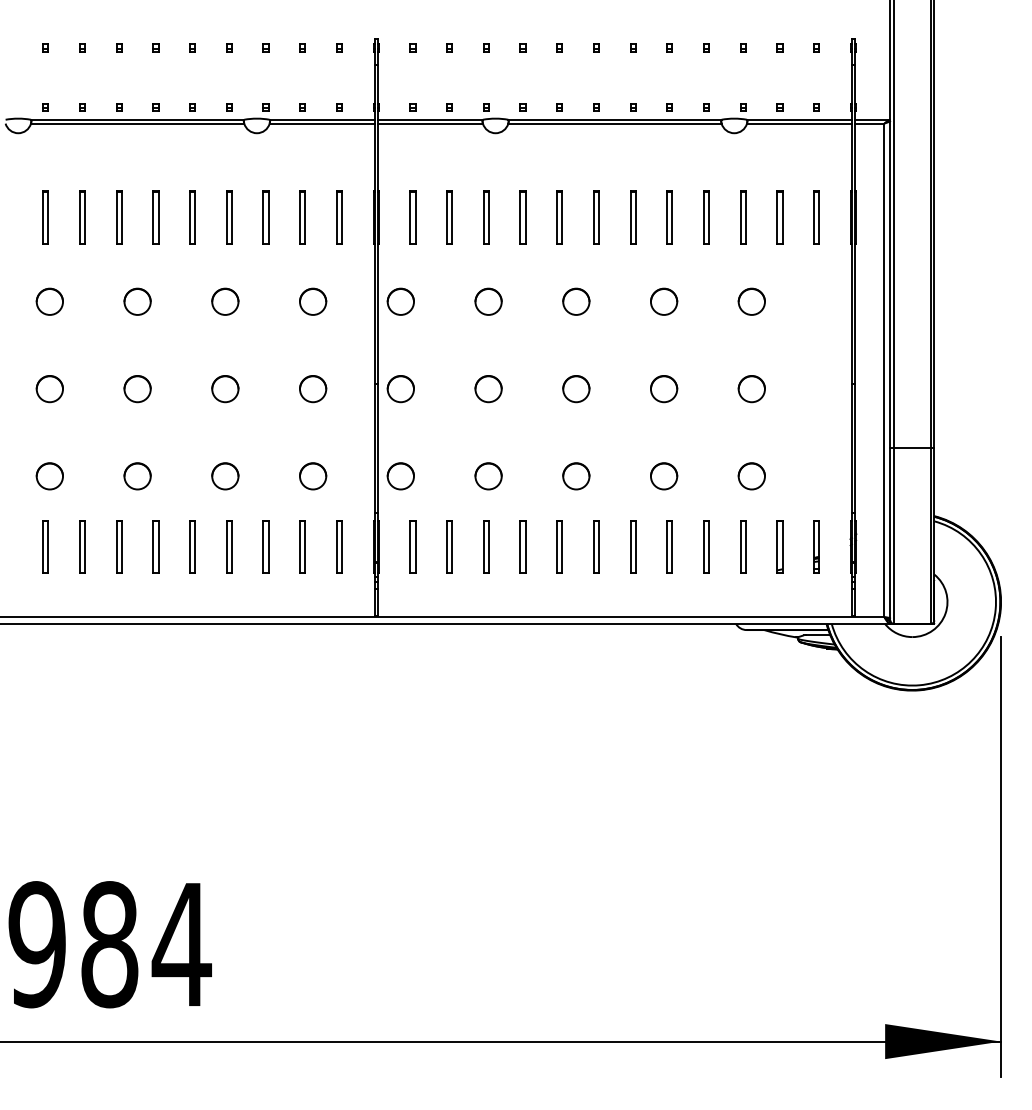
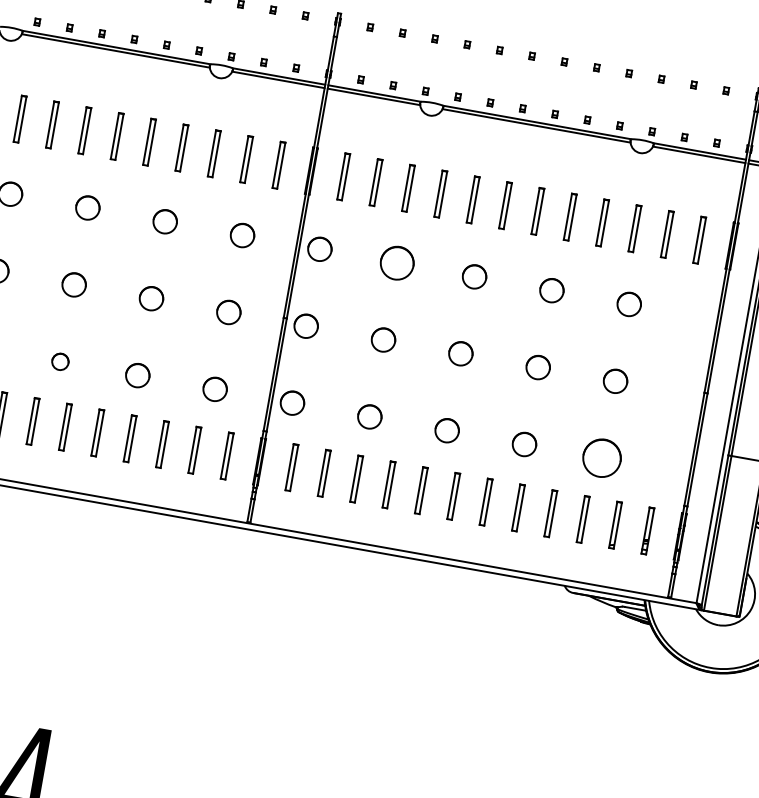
circle: (488, 301) -> (397, 262), size x1.4
circle: (137, 476) -> (60, 361), size x0.7
circle: (751, 476) -> (601, 458), size x1.6

